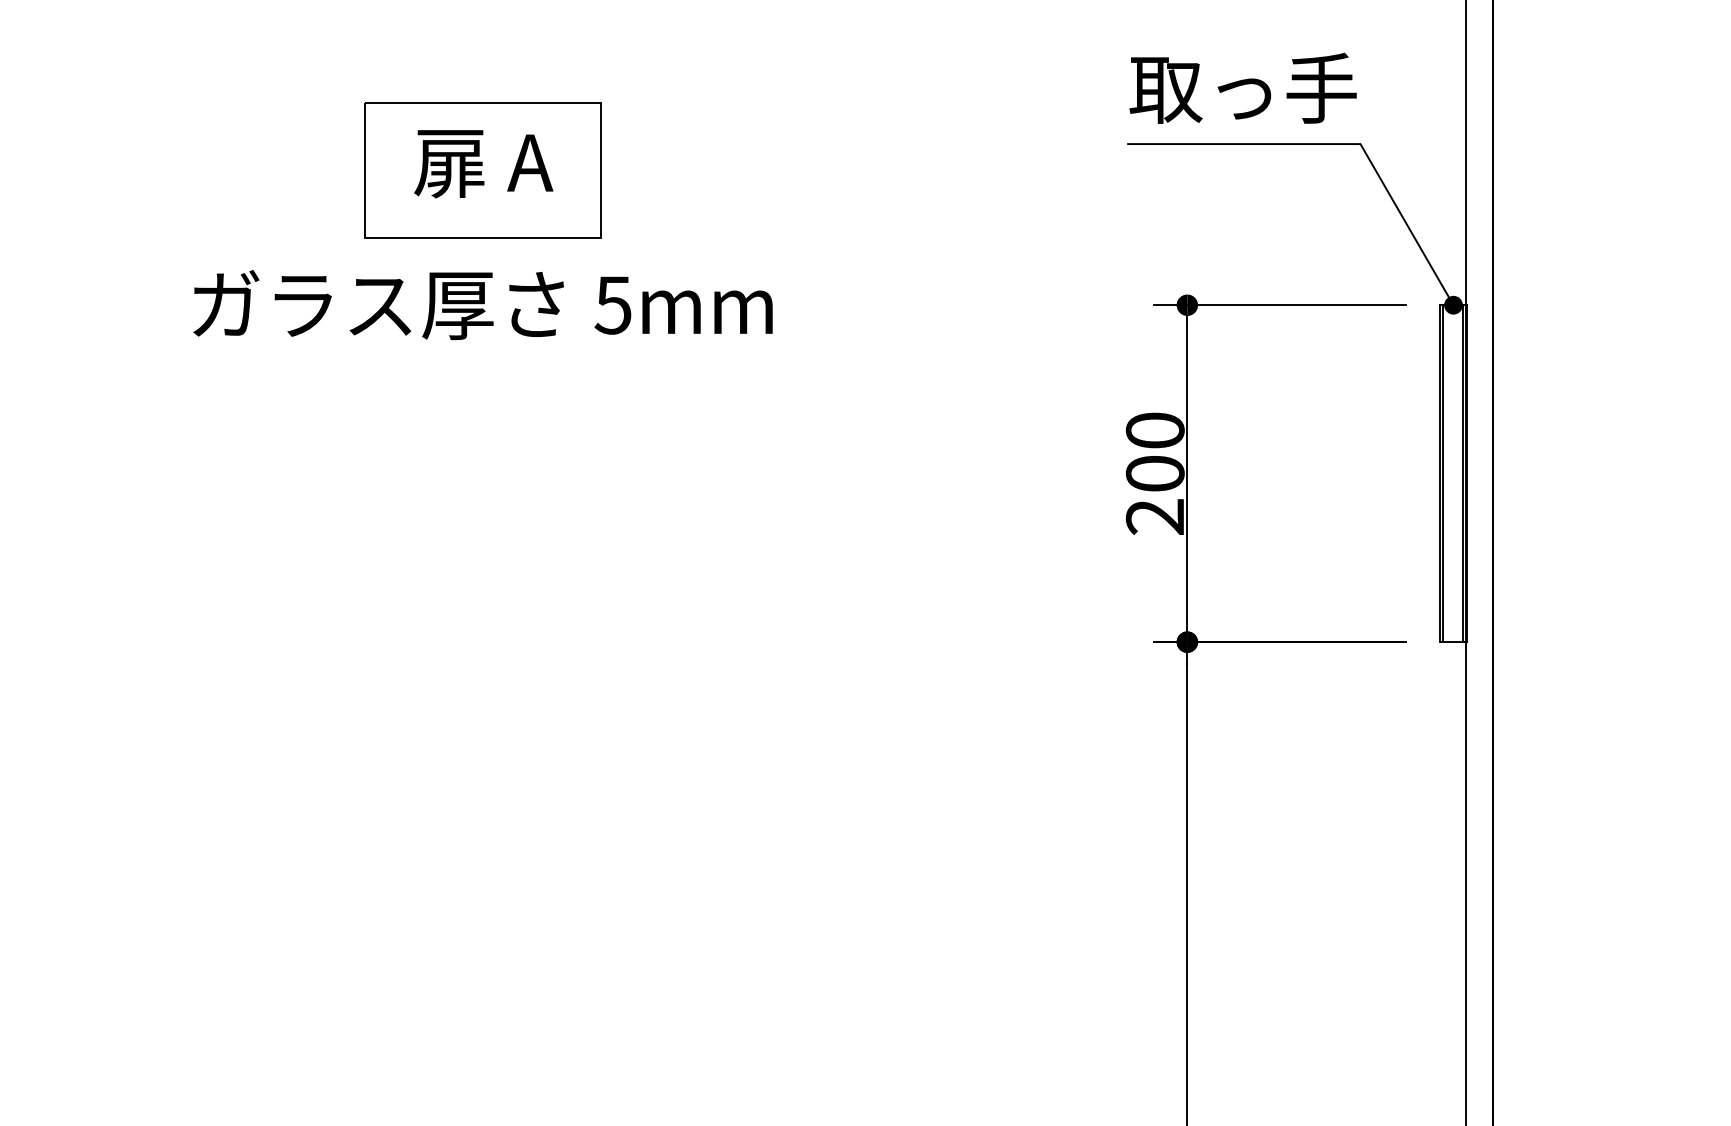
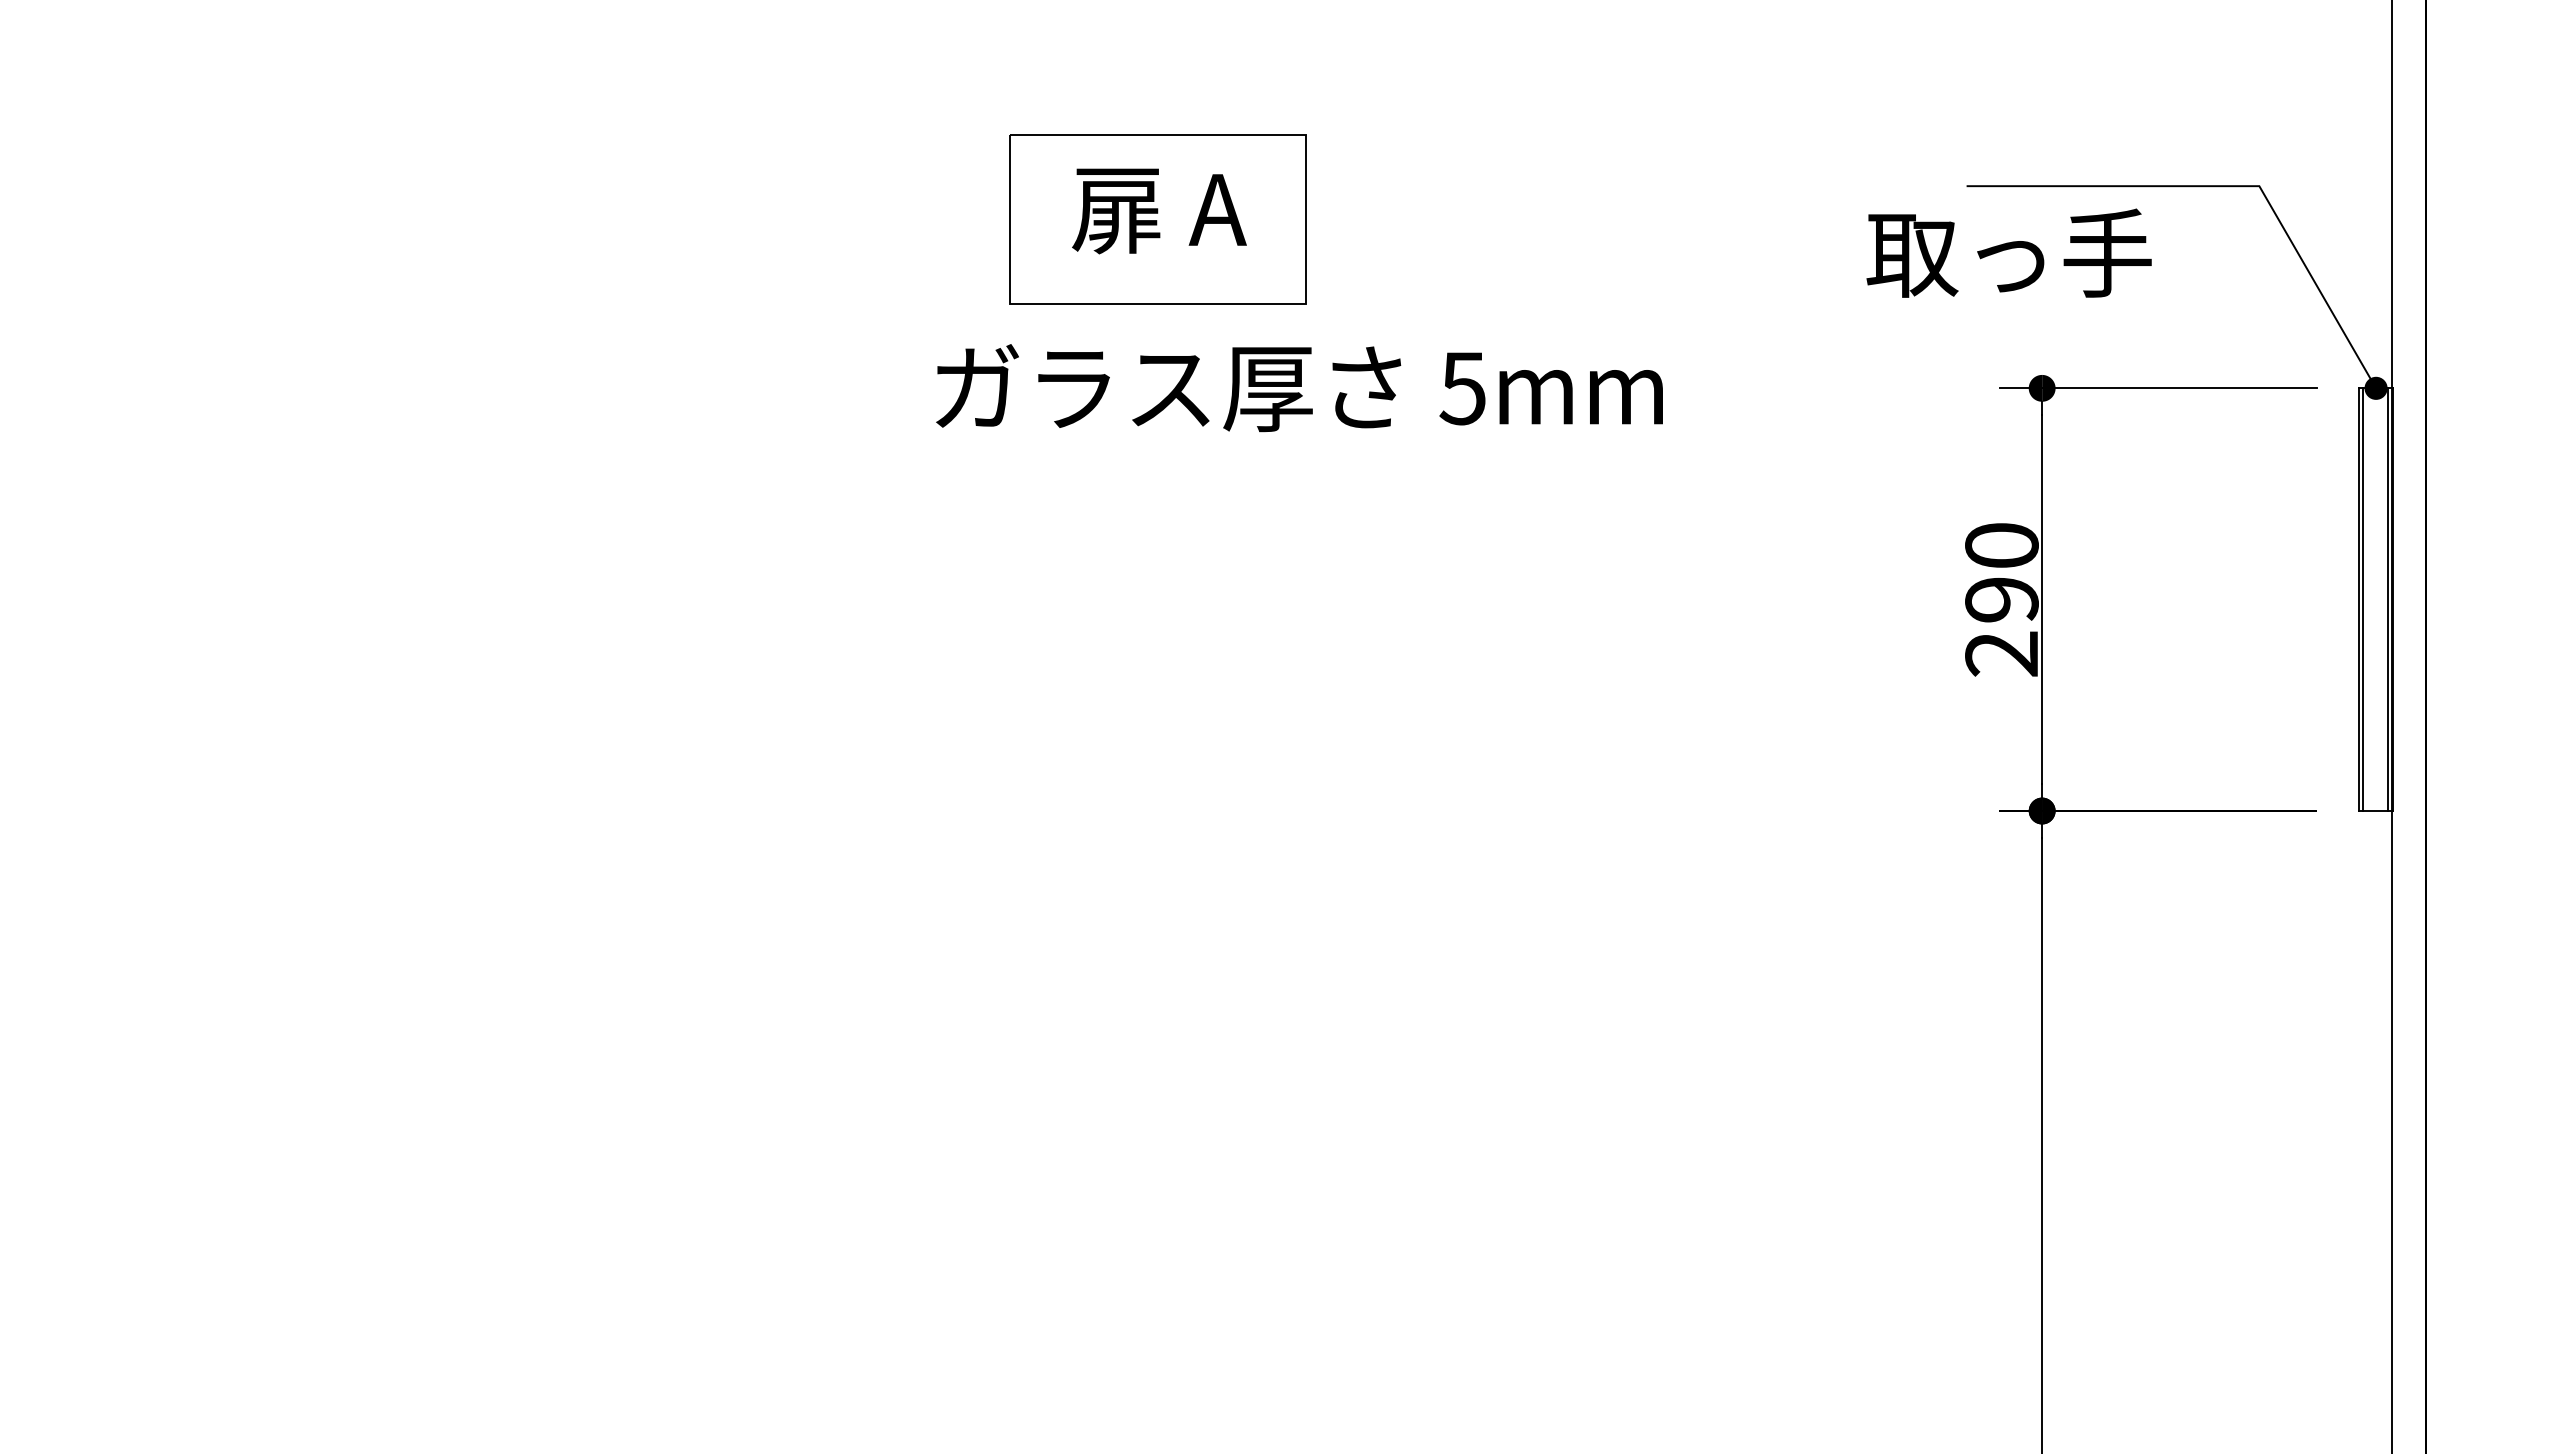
text: (1242, 87) -> (2008, 252), moved
text: (482, 305) -> (1299, 388), moved
text: (1154, 473) -> (2001, 599), 200 -> 290

